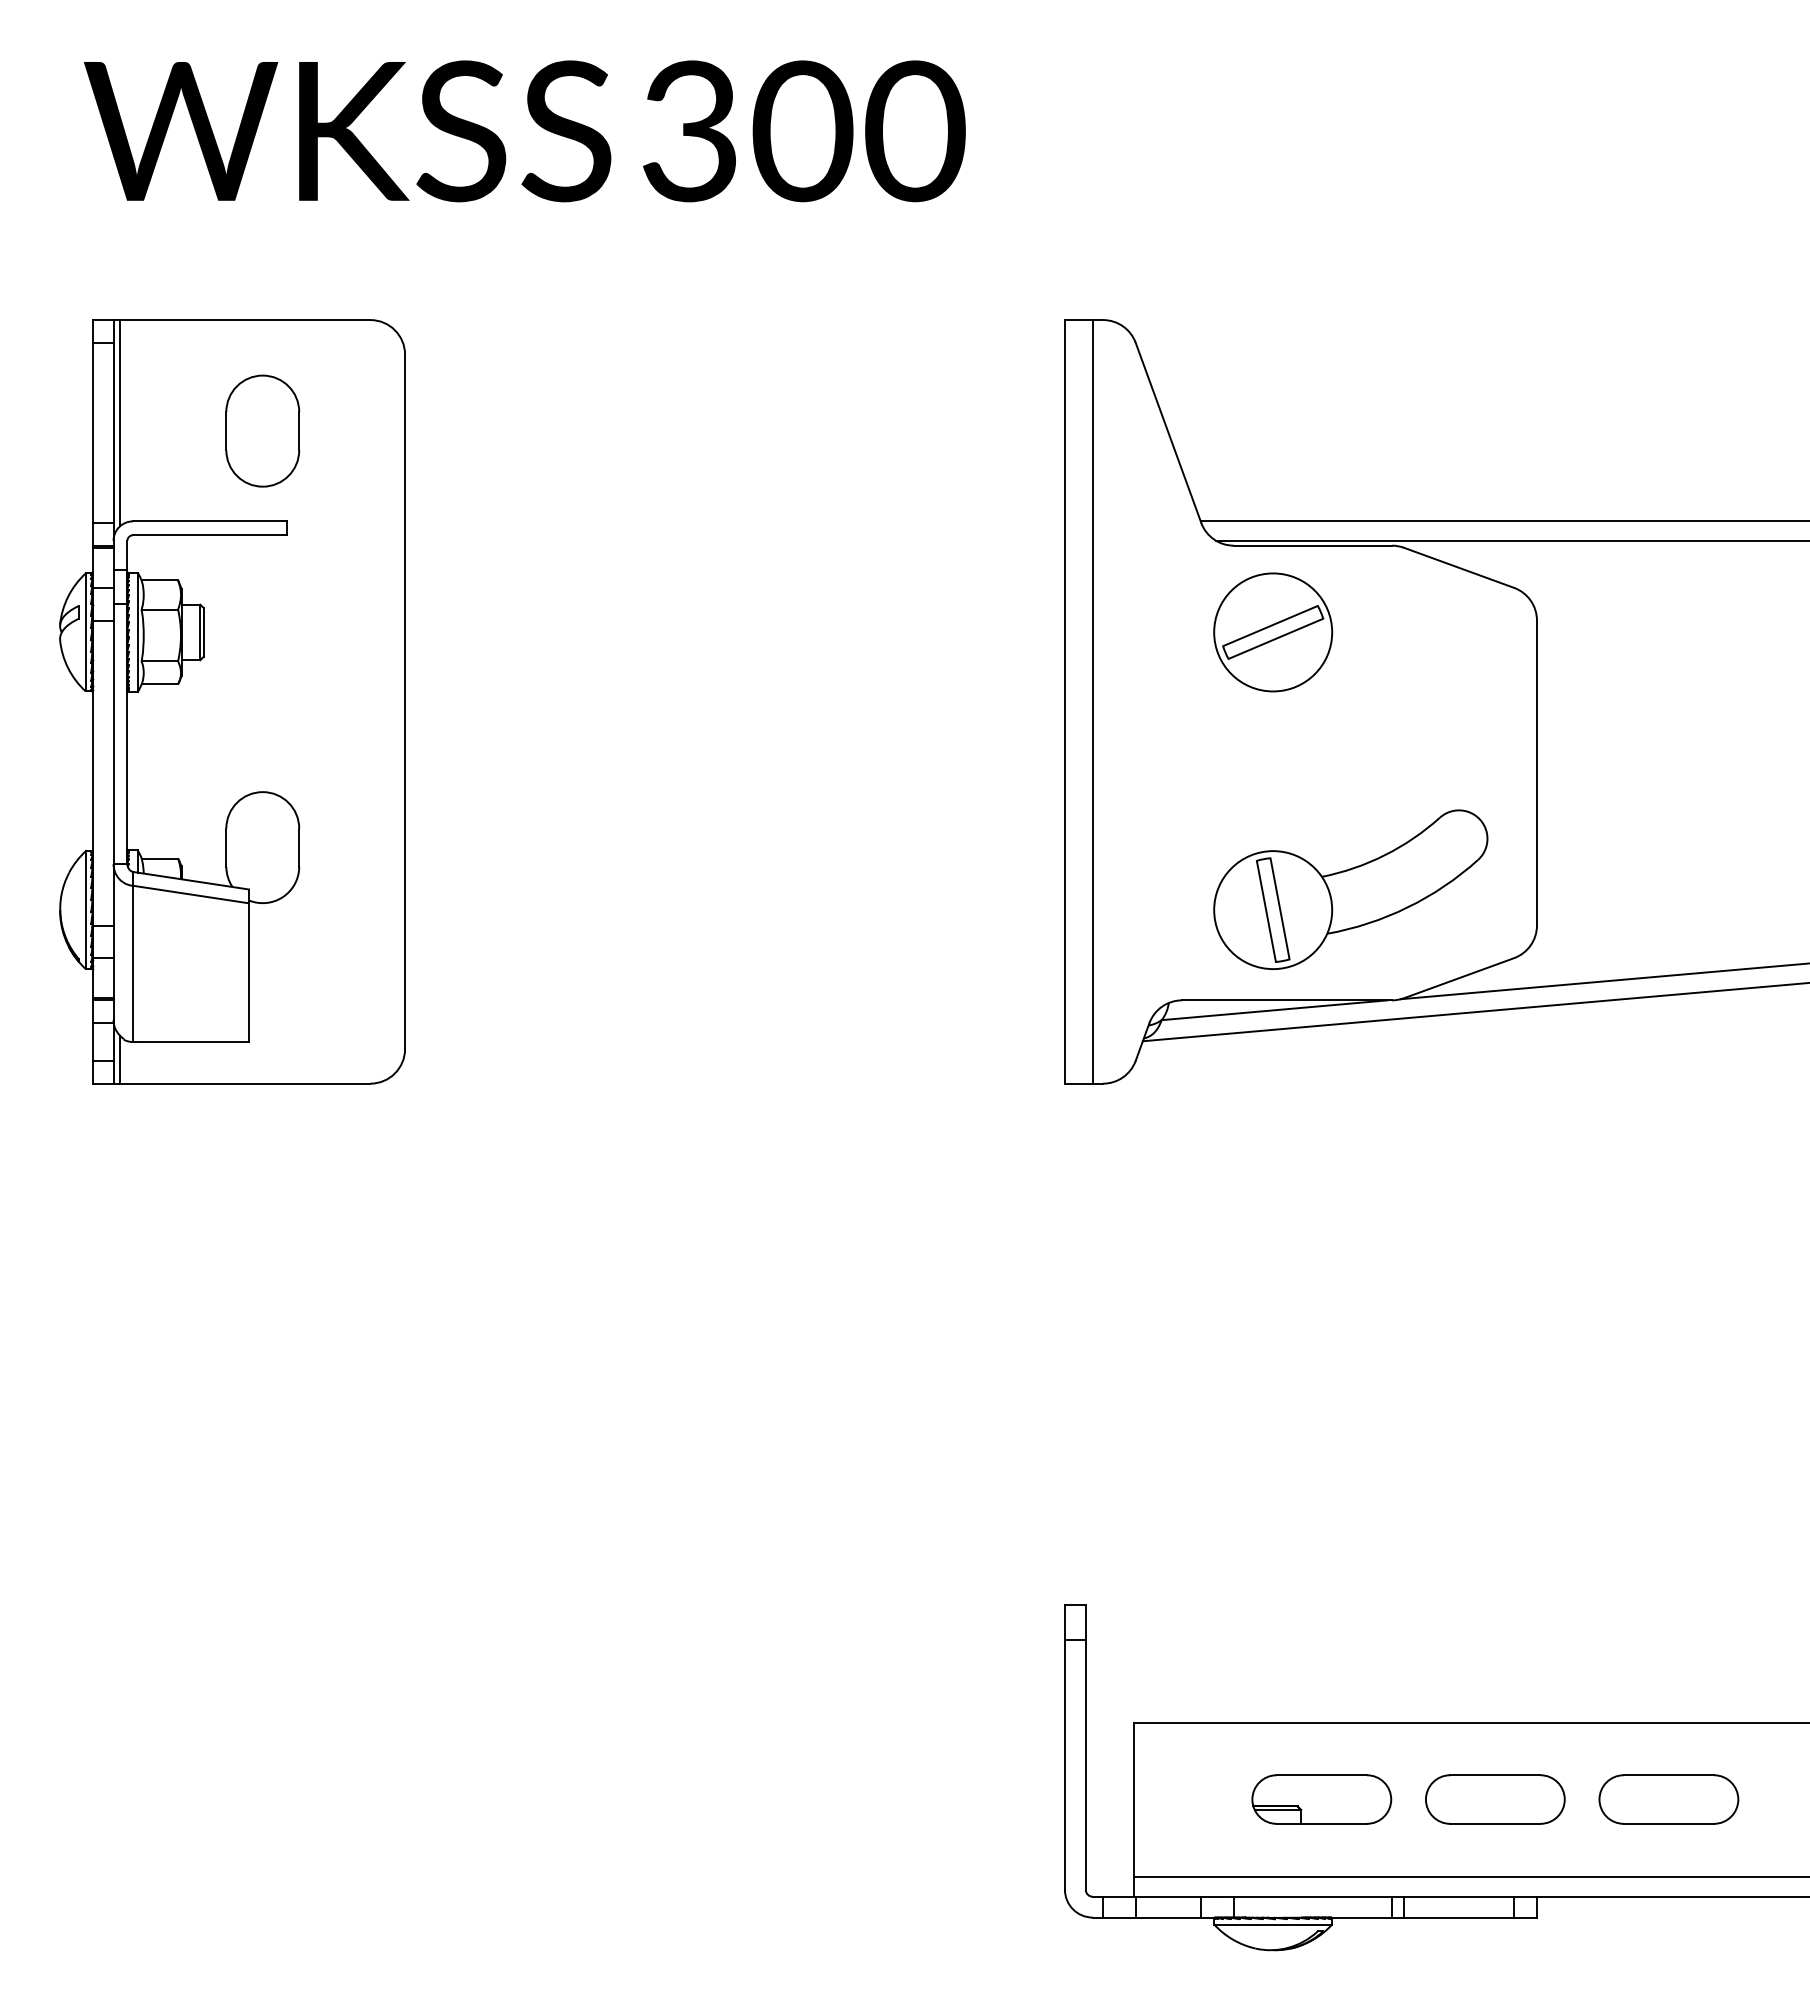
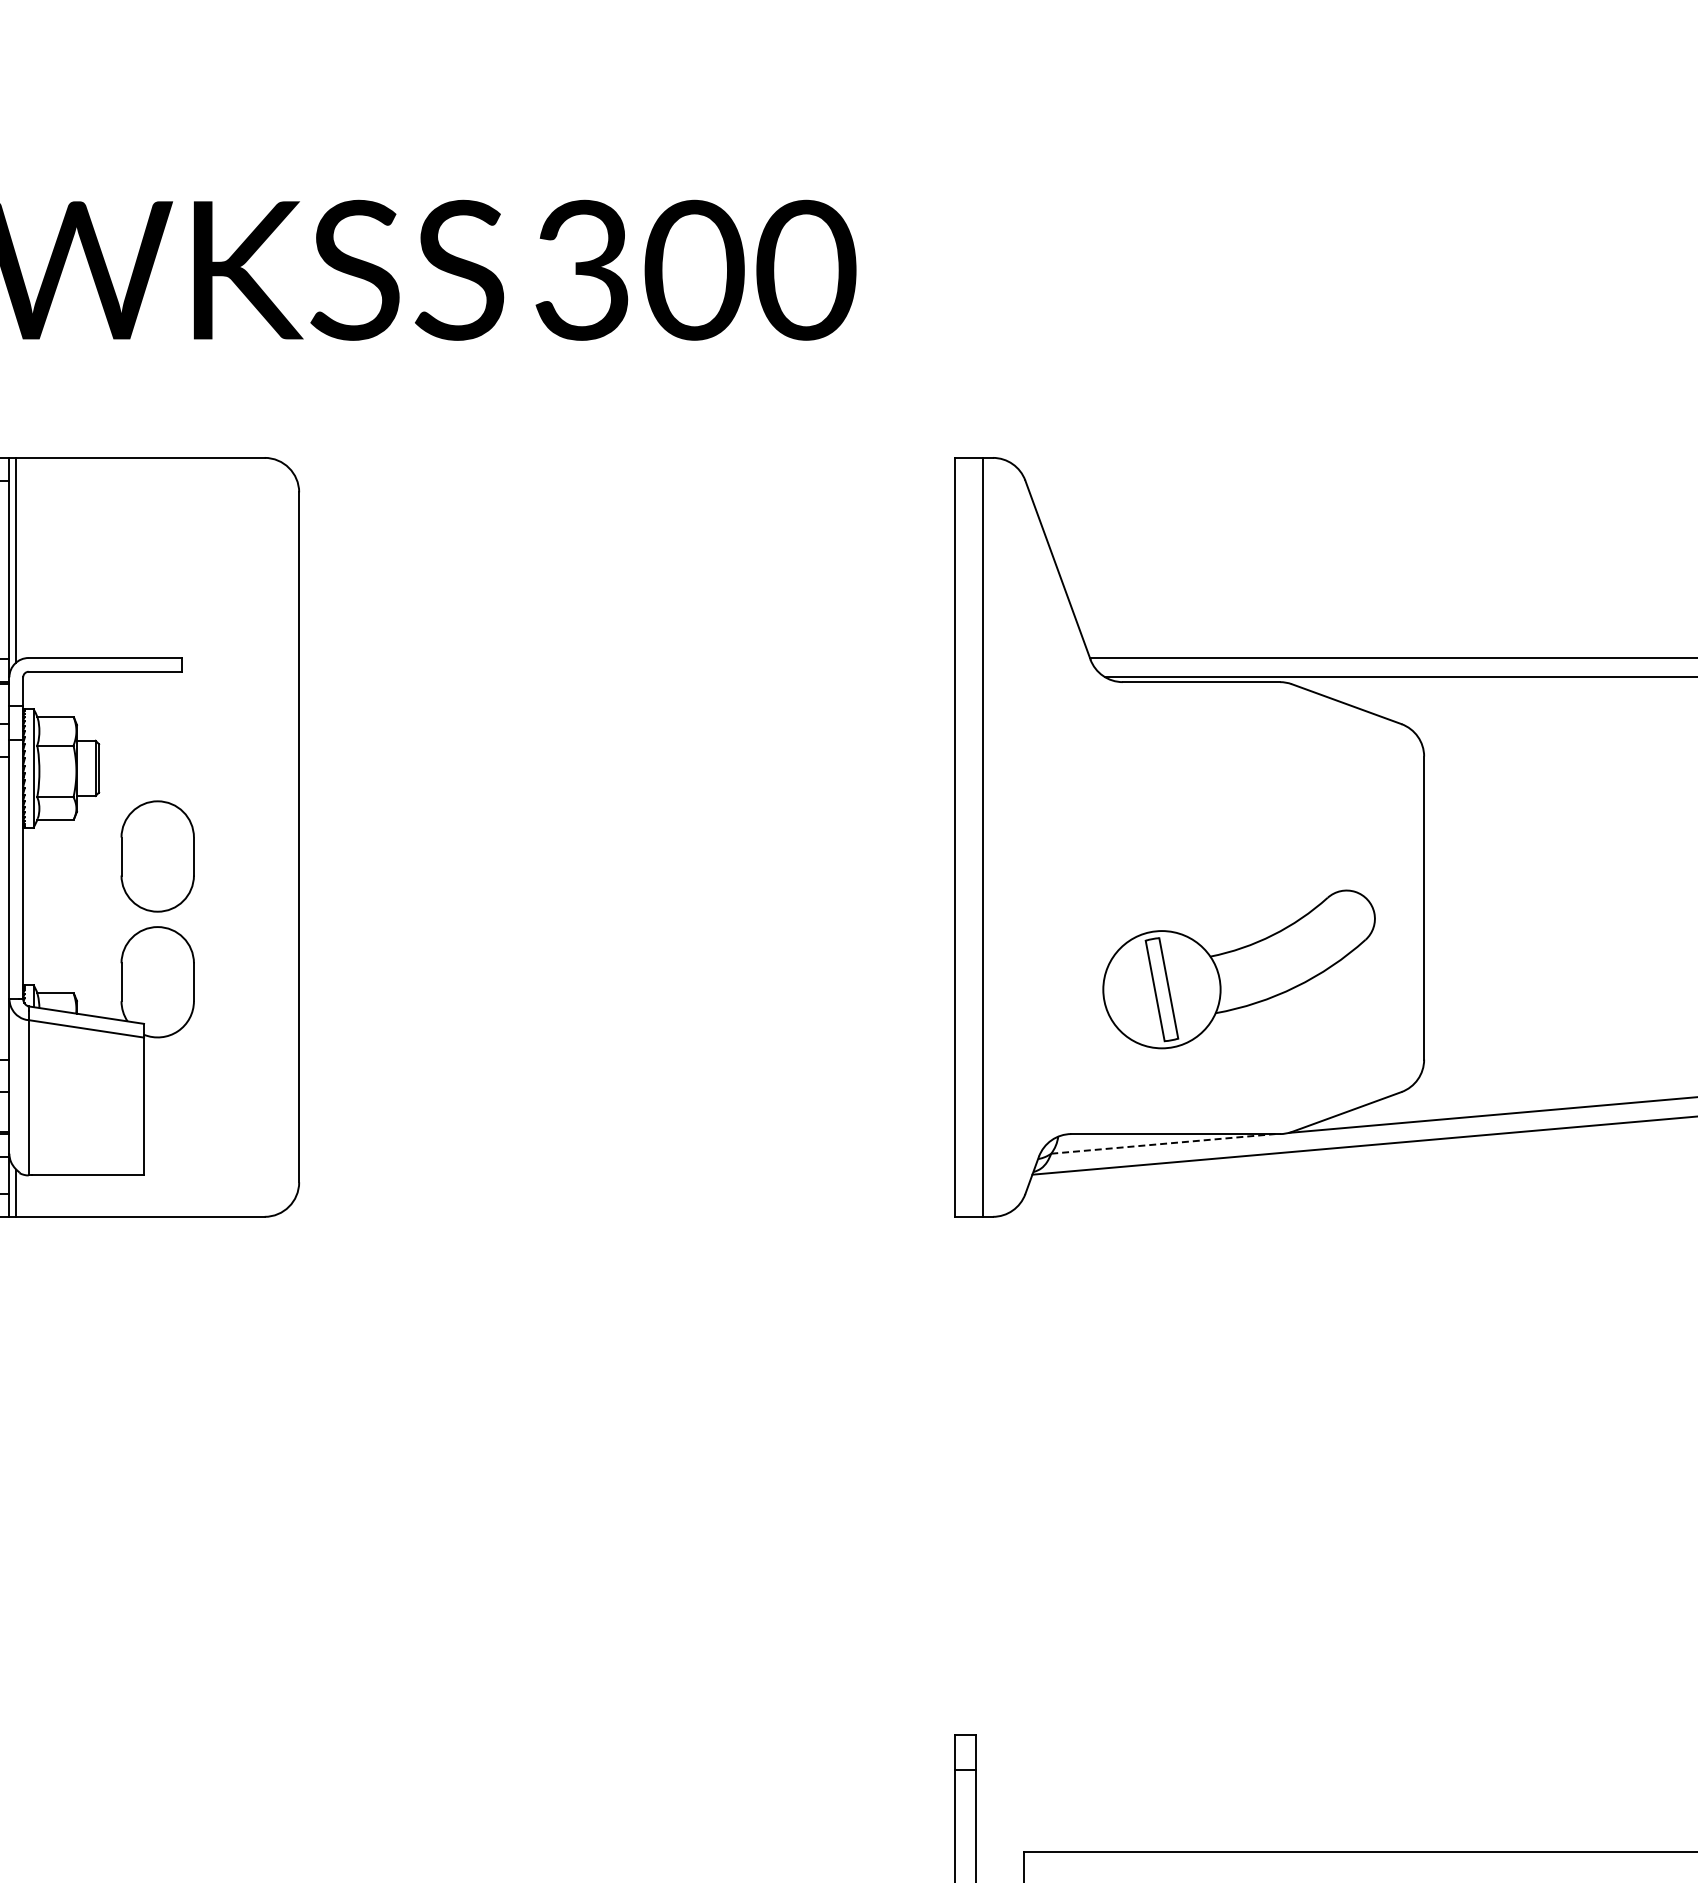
part: (262, 430) -> (157, 855), moved
part: (1273, 632) -> (1162, 768), removed
part: (1350, 889) -> (1238, 969), moved
line: (1275, 1010) -> (1164, 1144), solid -> dashed

